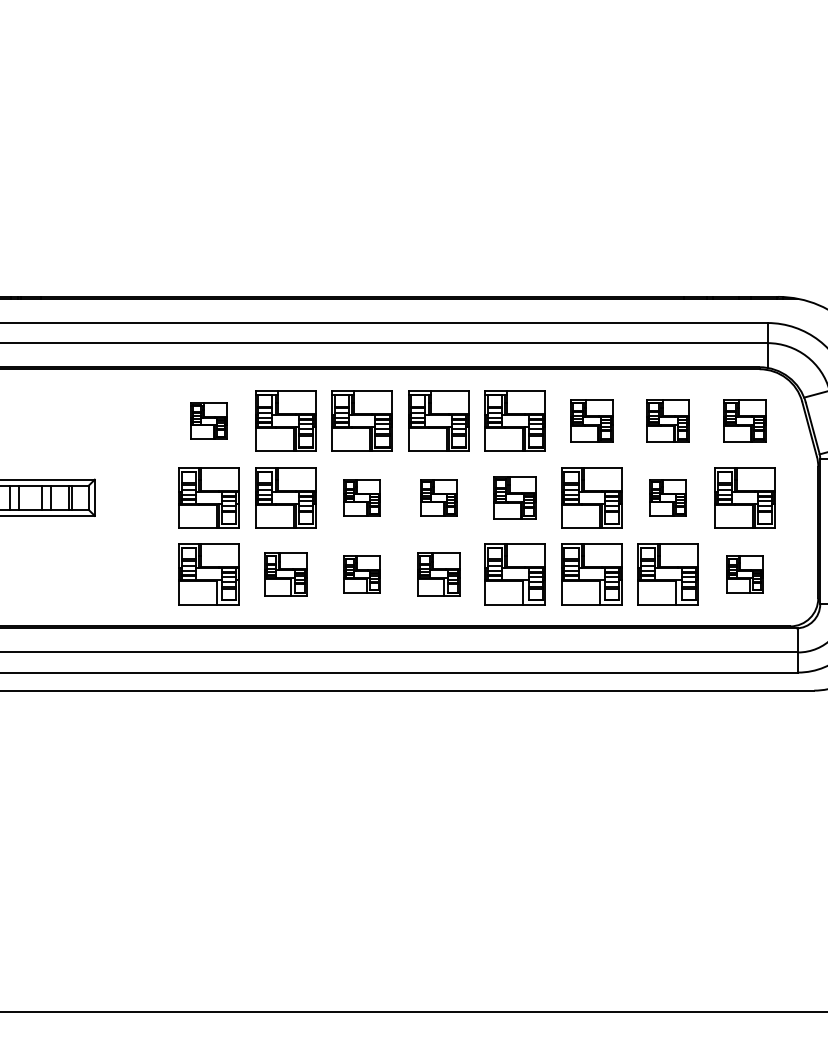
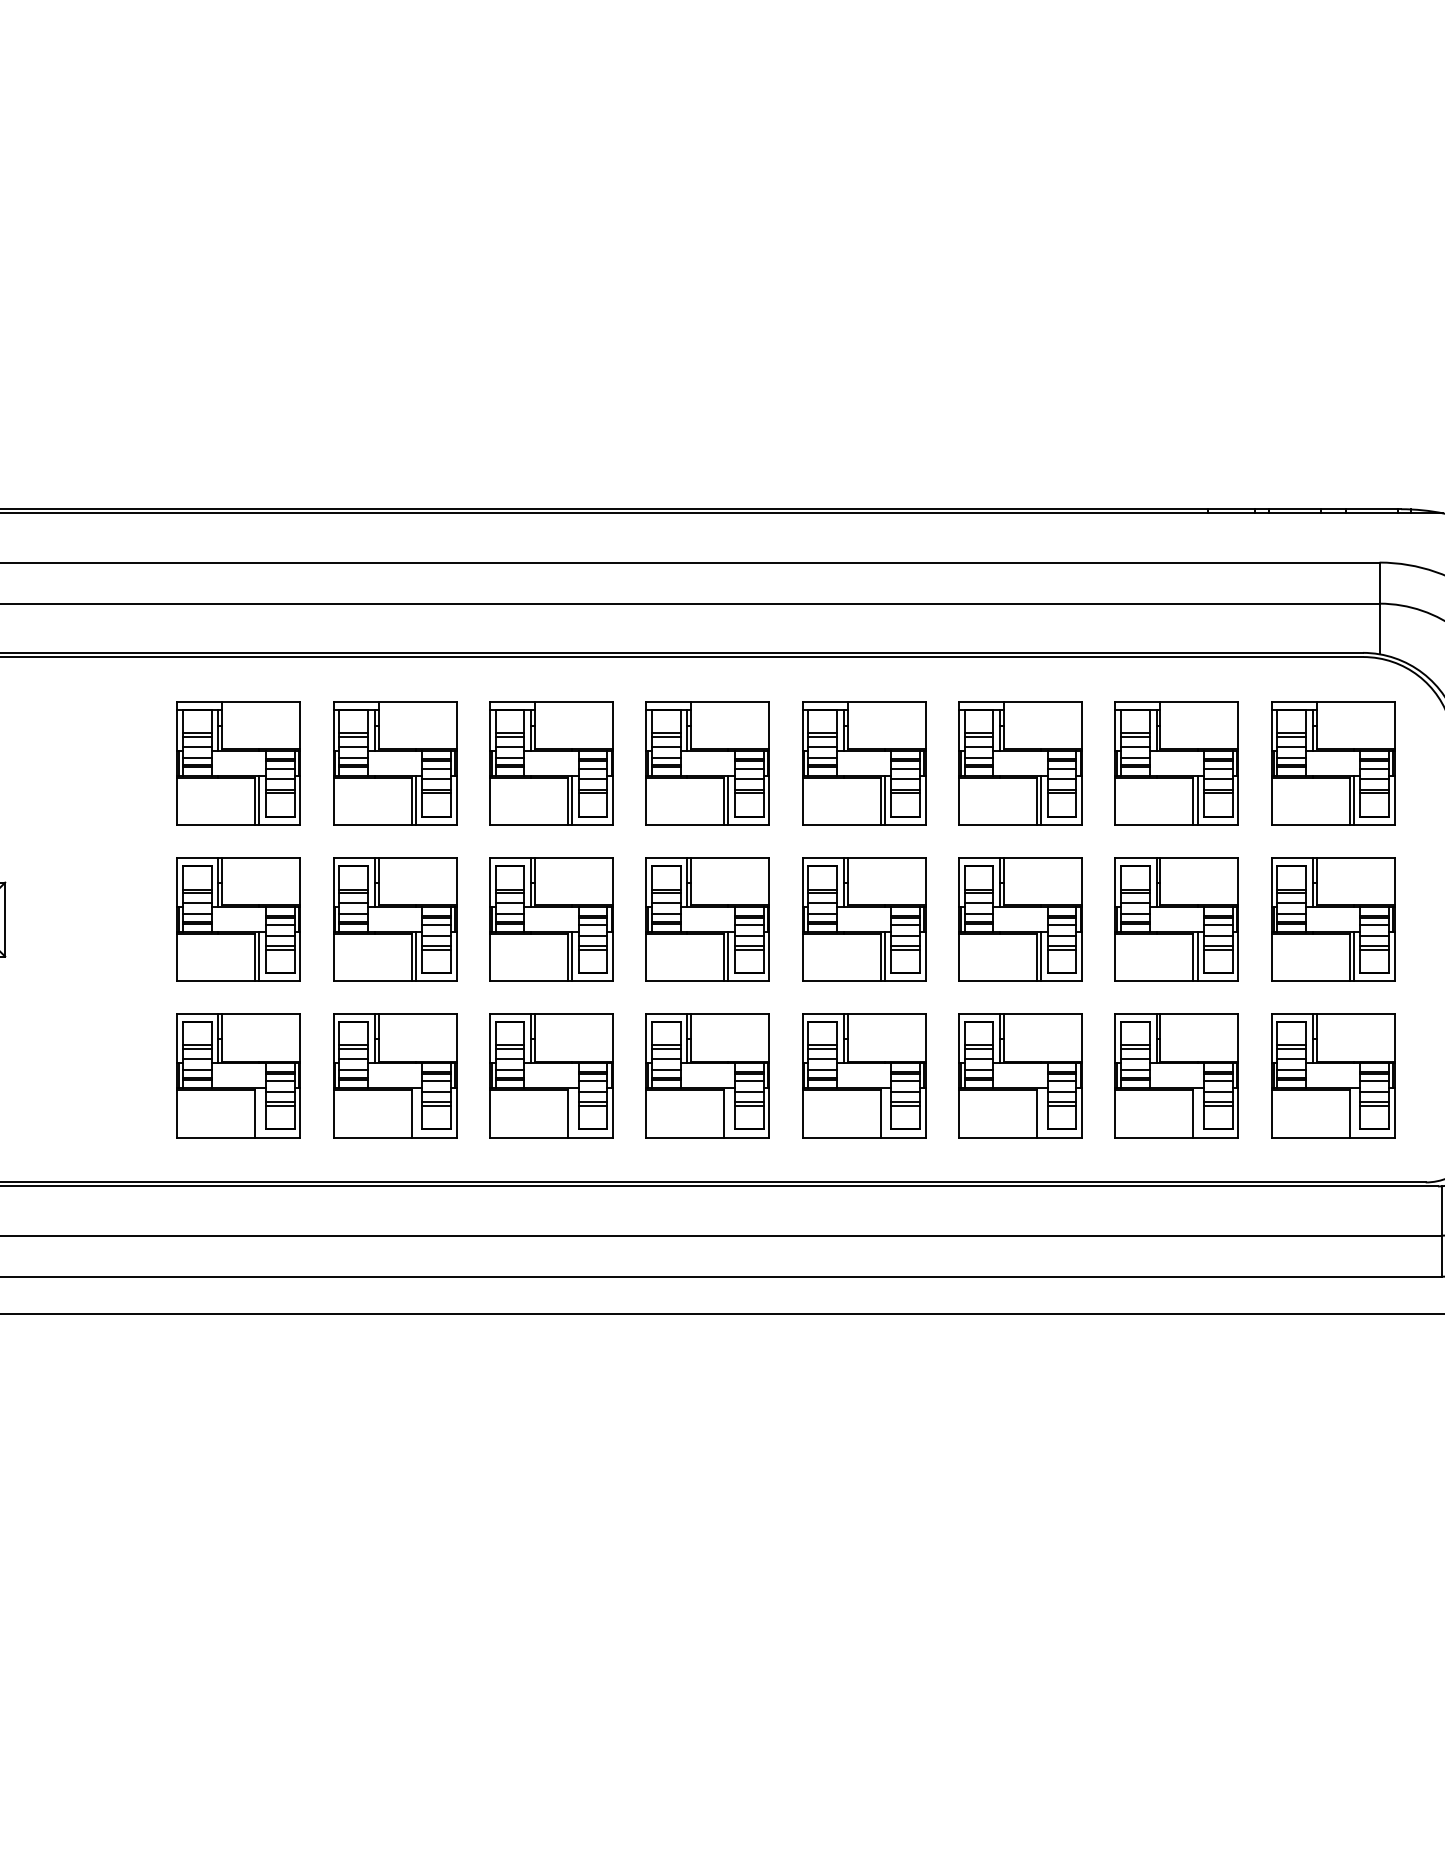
part: (208, 420) -> (237, 761), size x1.67
part: (591, 420) -> (1019, 761), size x1.43
part: (667, 420) -> (1175, 761), size x1.43
part: (744, 420) -> (1332, 761), size x1.43
part: (361, 497) -> (550, 919), size x1.67
part: (438, 497) -> (707, 919), size x1.67
part: (514, 497) -> (862, 919), size x1.43
part: (667, 497) -> (1175, 919), size x1.67
part: (285, 574) -> (394, 1076), size x1.43
part: (361, 574) -> (550, 1076), size x1.67
part: (438, 574) -> (707, 1076), size x1.43
part: (744, 574) -> (1332, 1076), size x1.67

